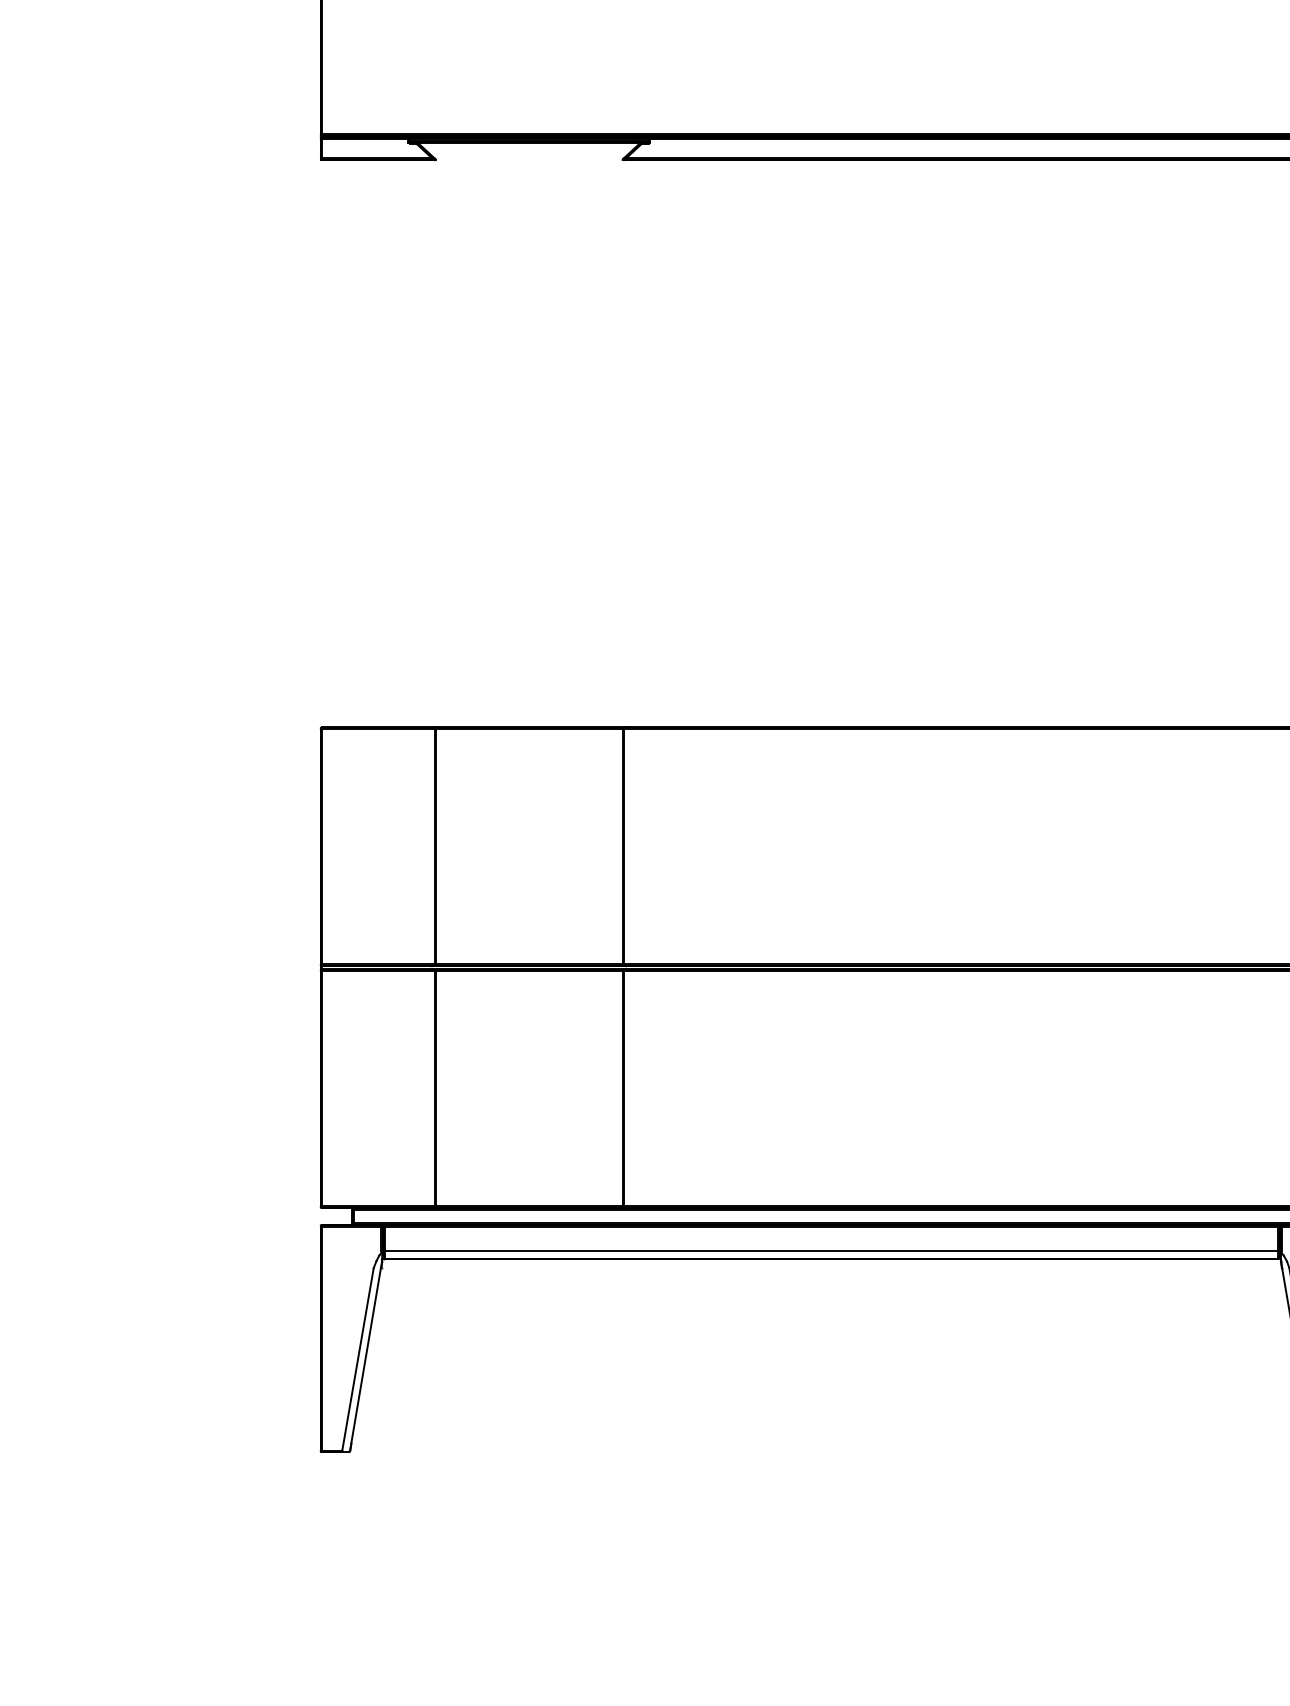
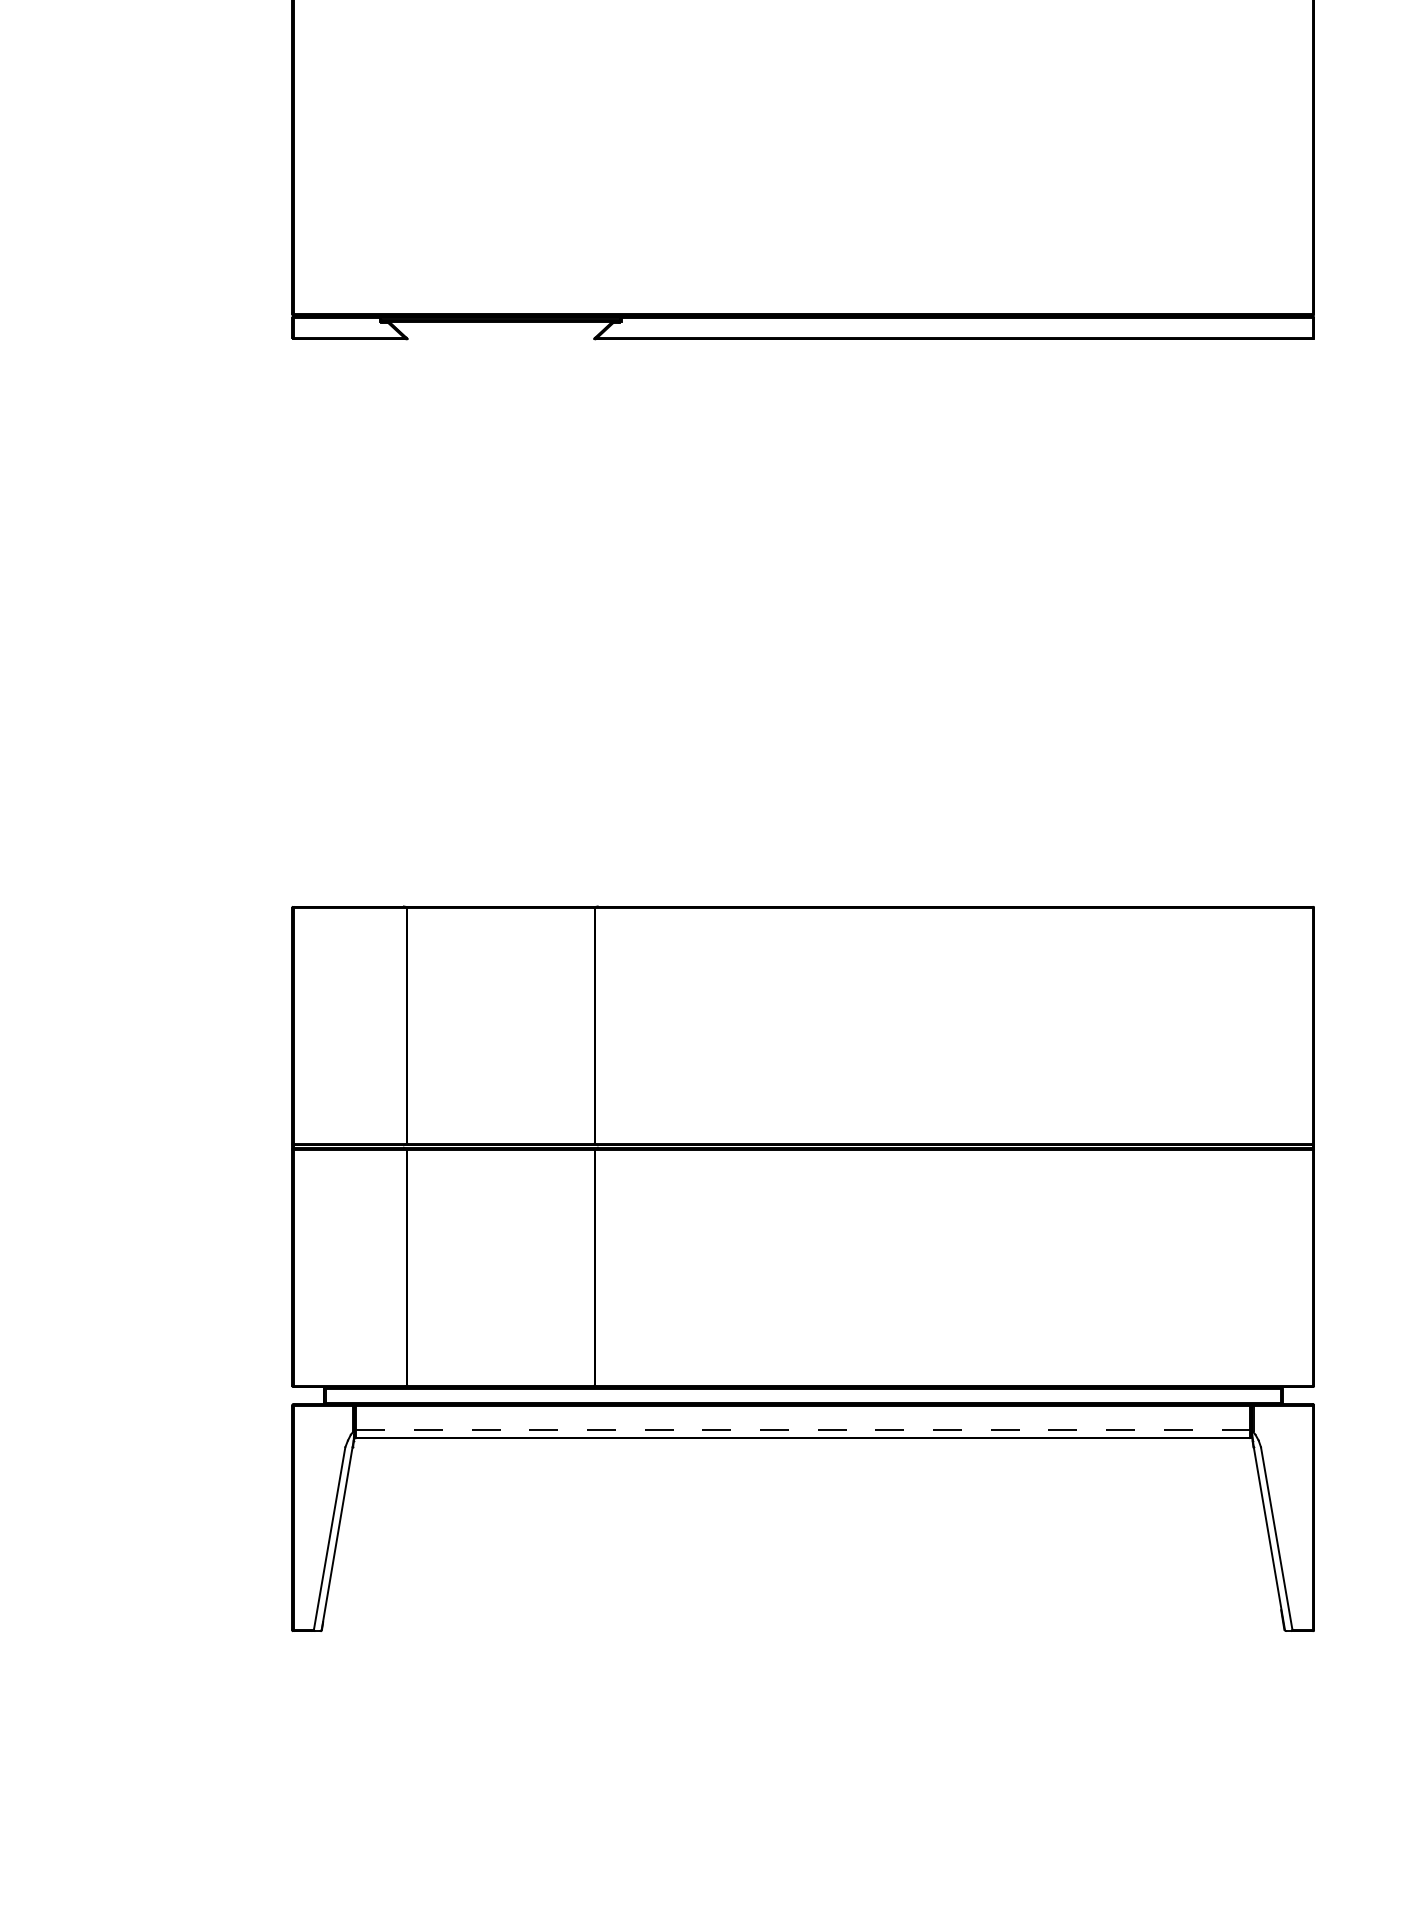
line: (831, 1251) -> (803, 1430), solid -> dashed

